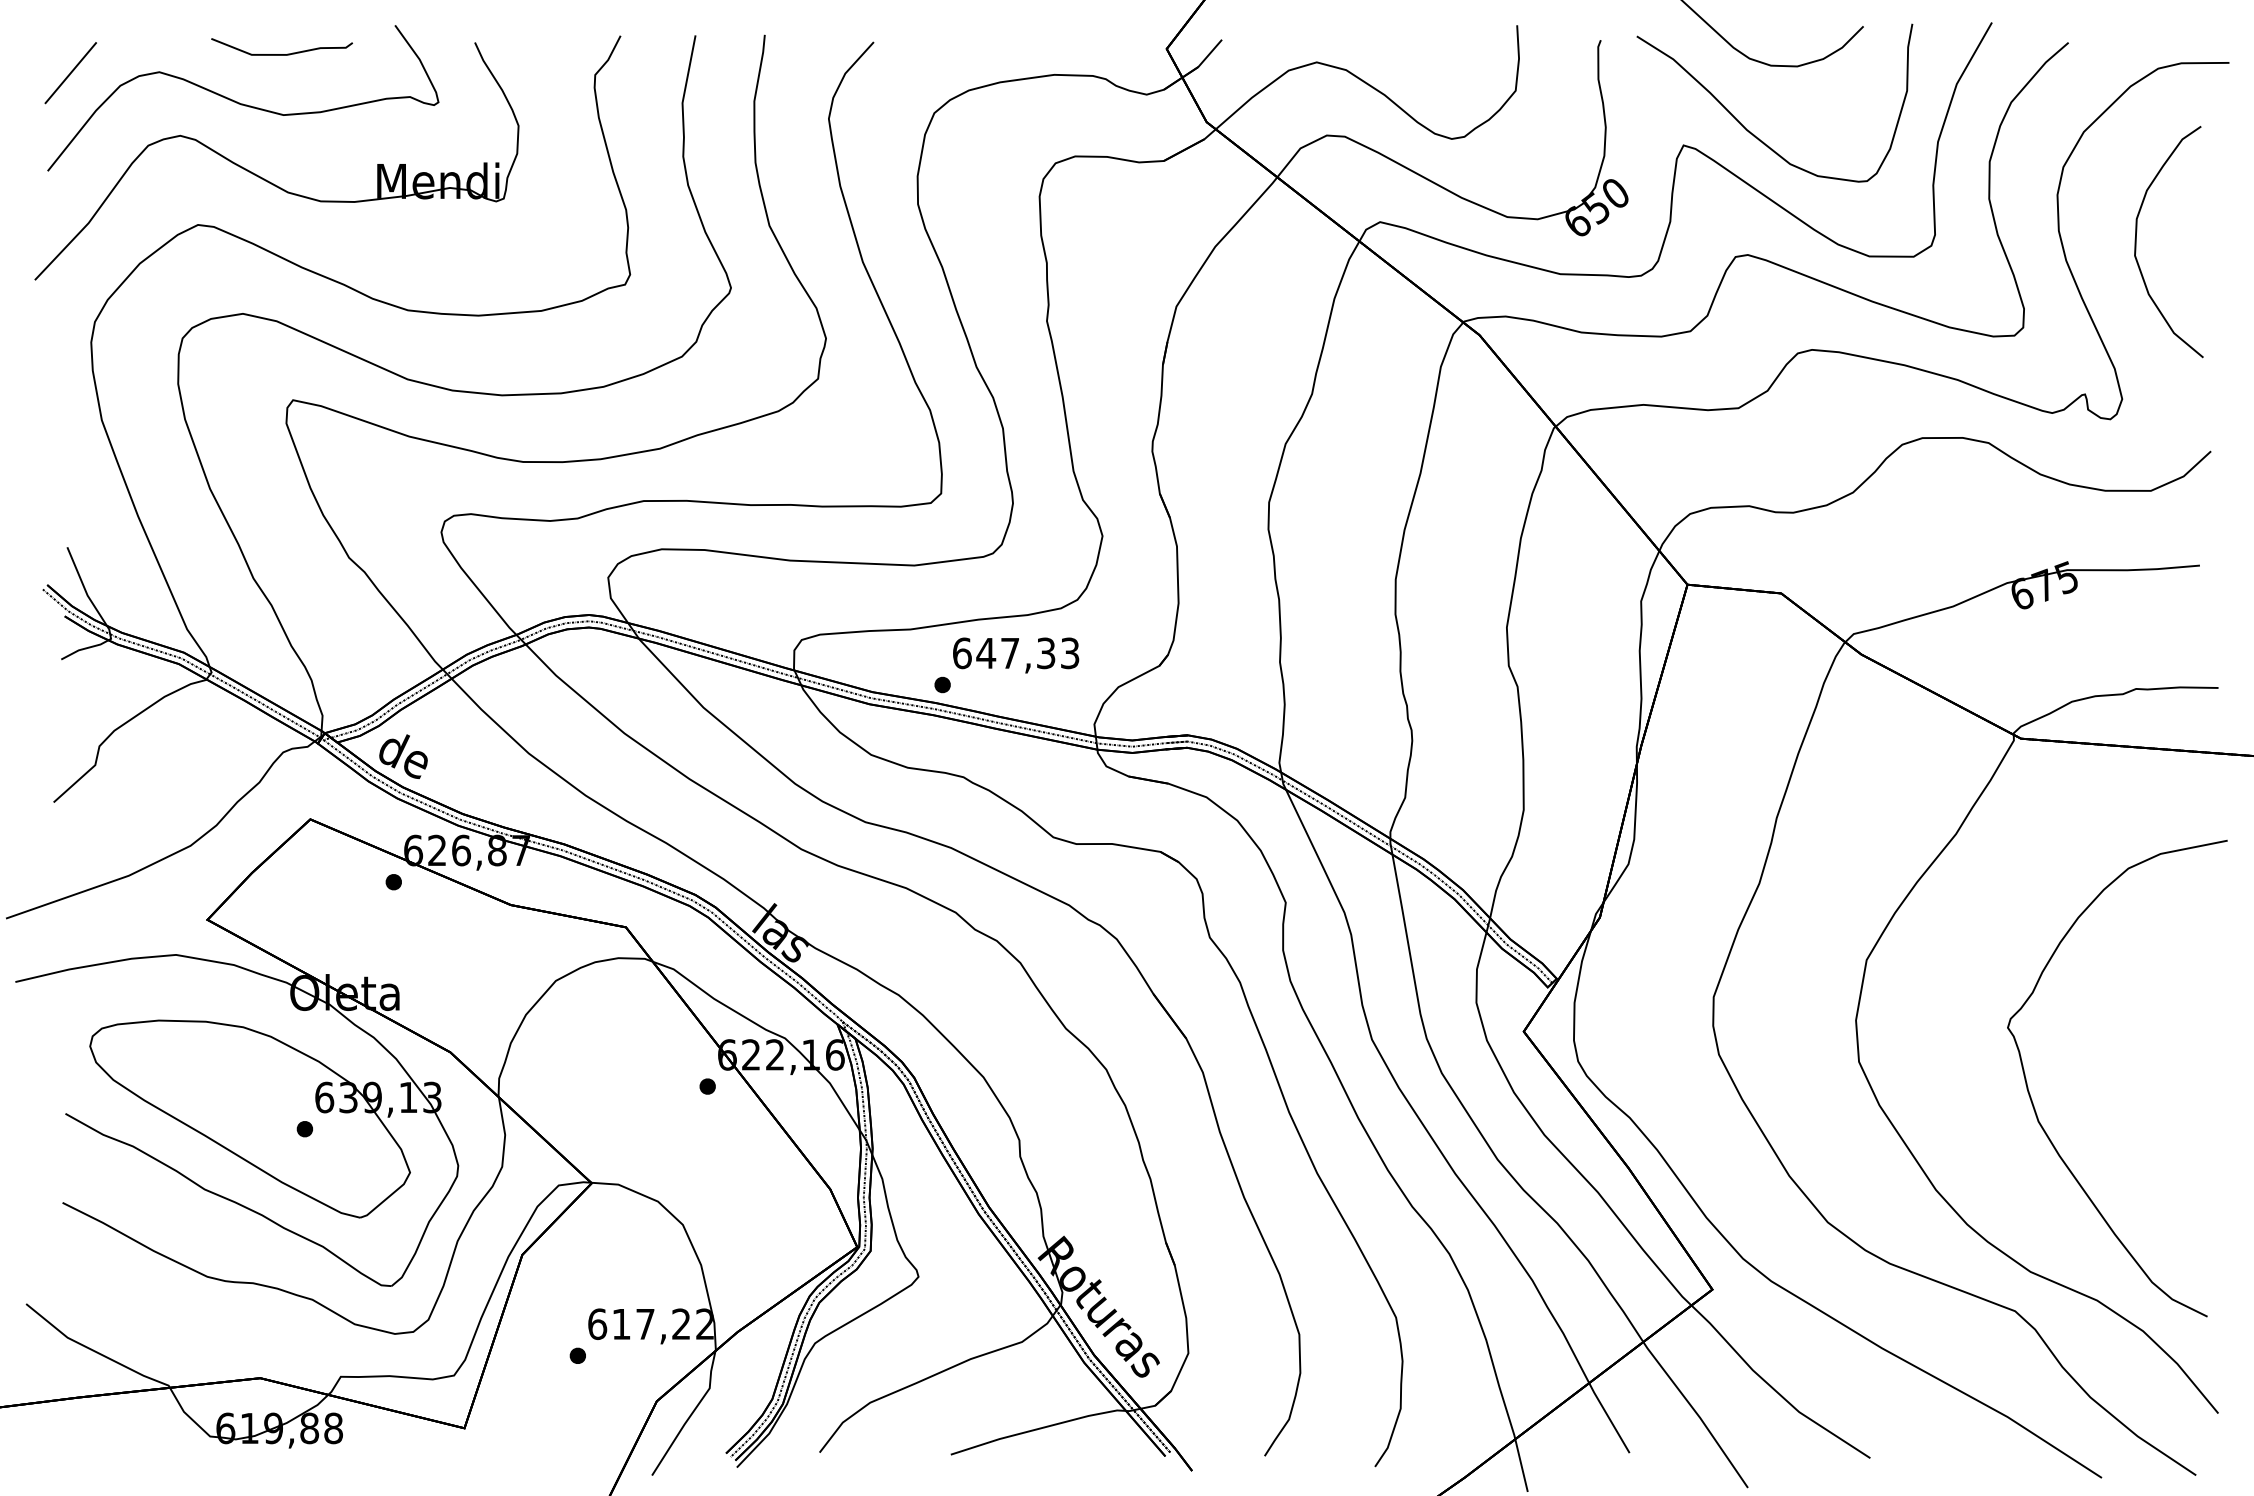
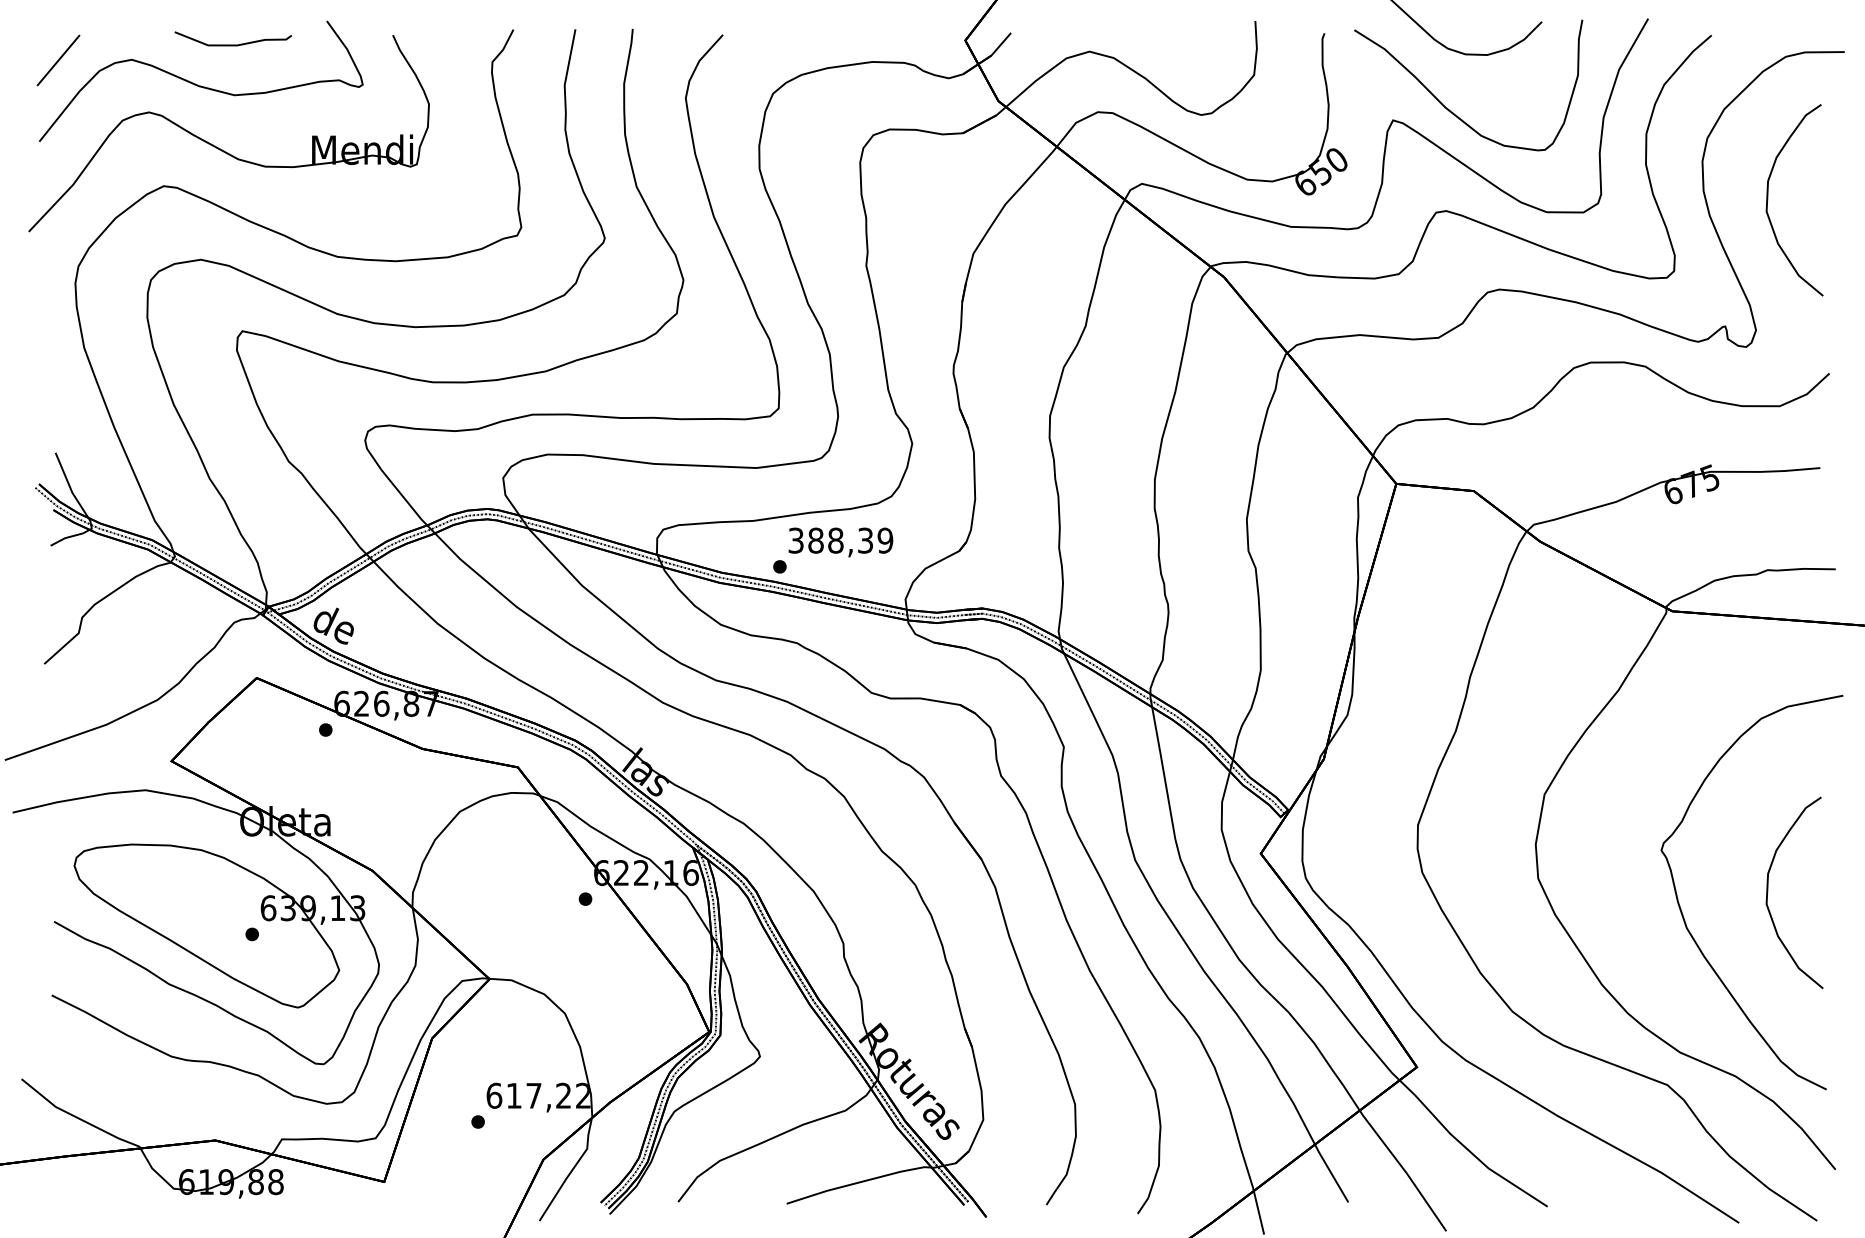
text: (1016, 653) -> (841, 540), 647,33 -> 388,39
curve: (2136, 1079) -> (1767, 893), added

